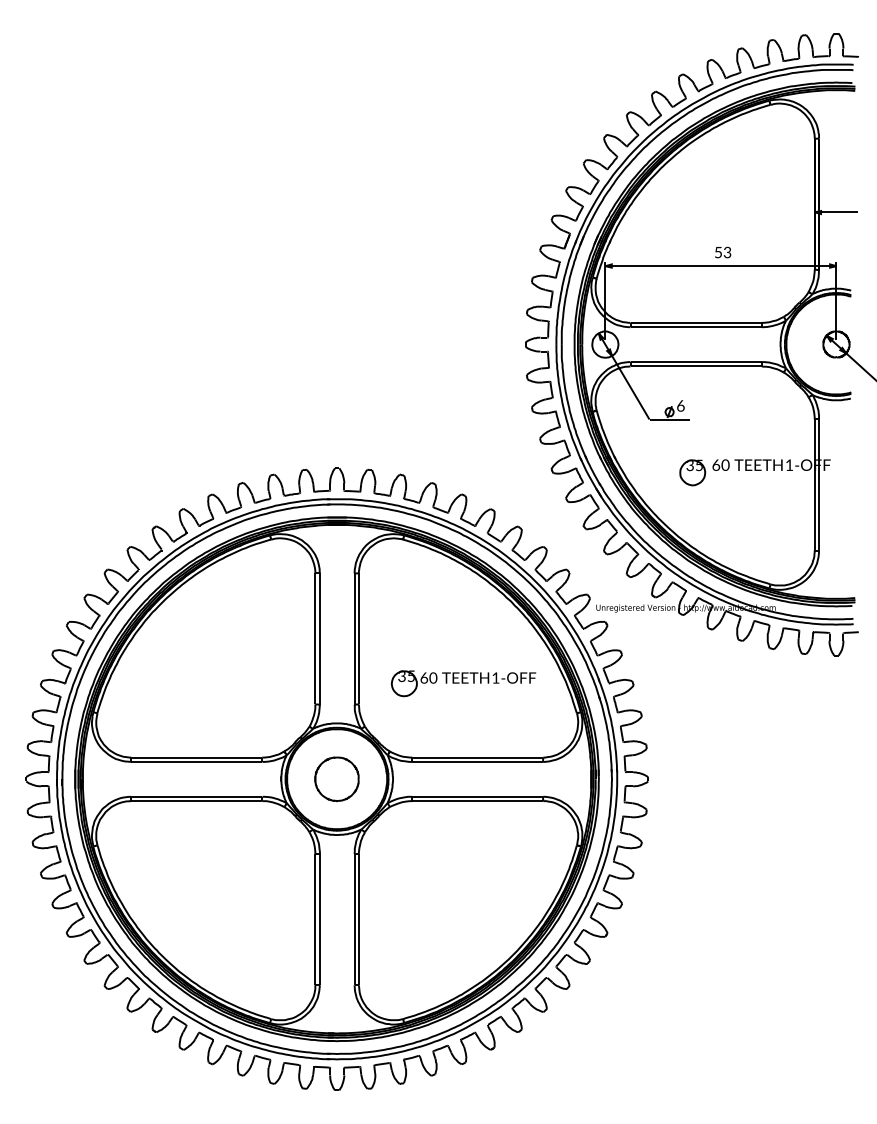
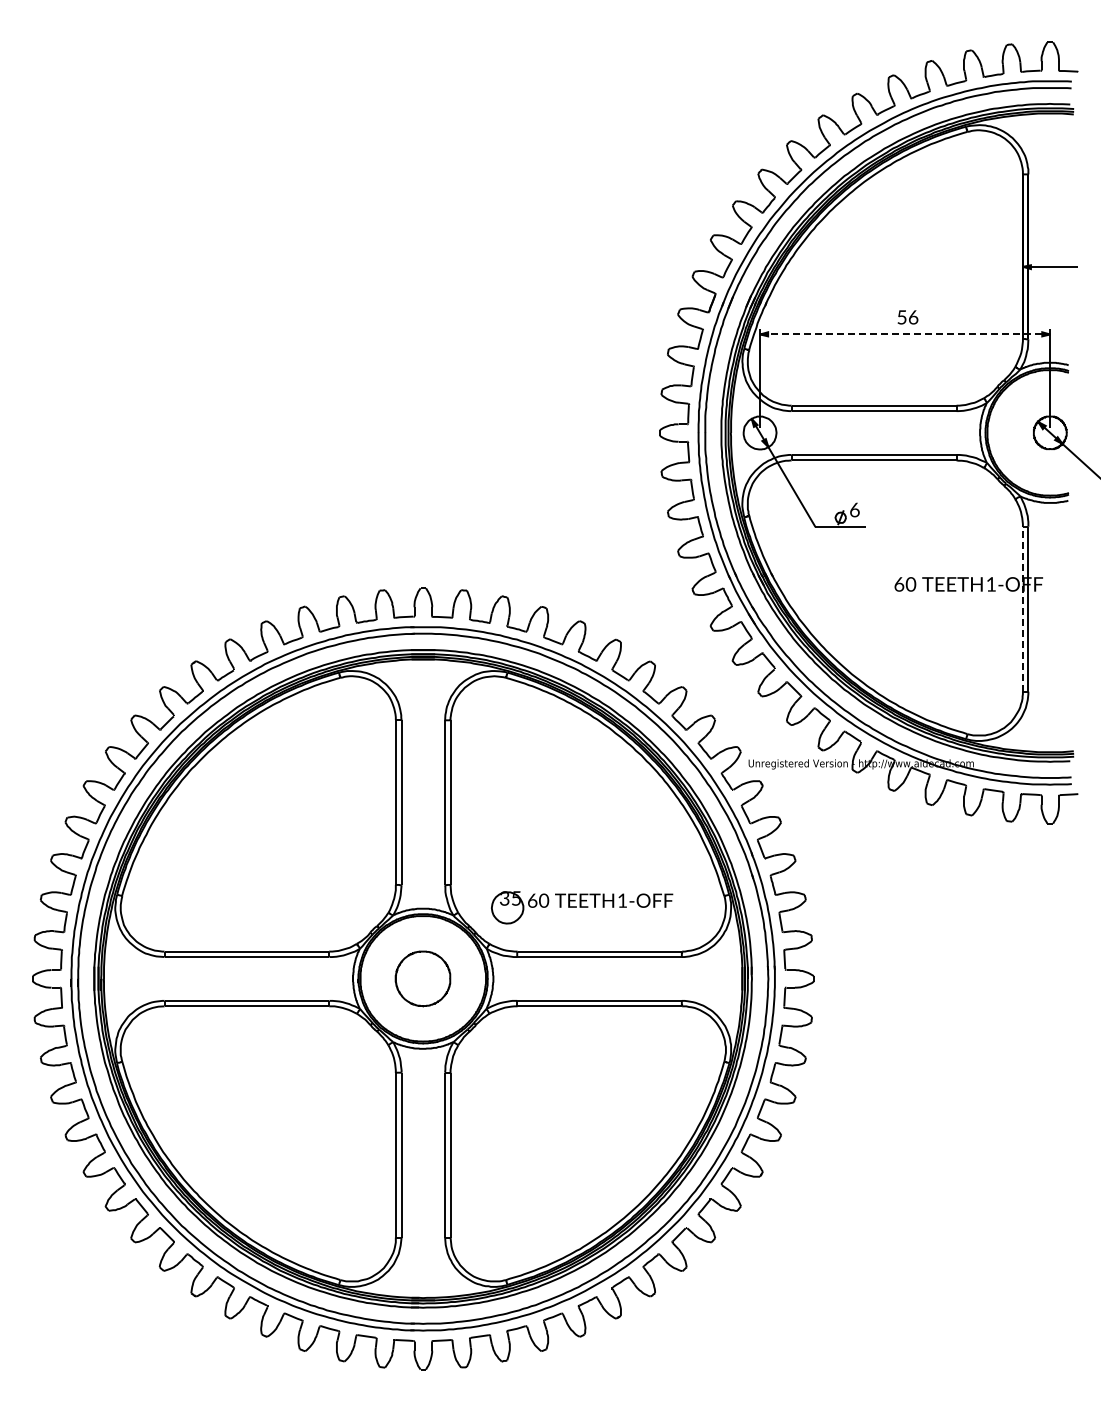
text: (727, 252) -> (913, 317), 53 -> 56
line: (721, 266) -> (905, 334), solid -> dashed
part: (692, 472) -> (869, 593), removed
line: (814, 485) -> (1022, 609), solid -> dashed
part: (463, 683) -> (582, 907), moved

